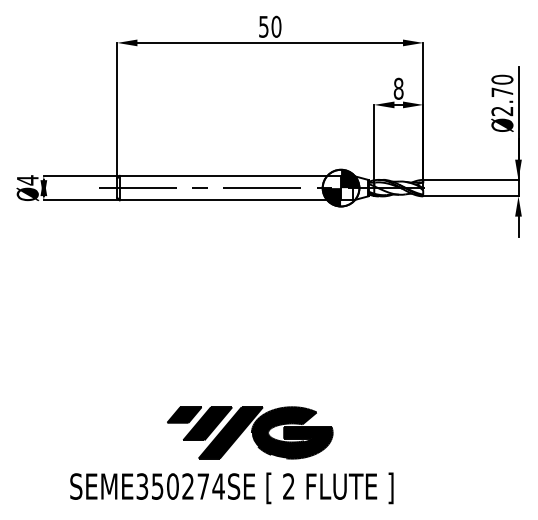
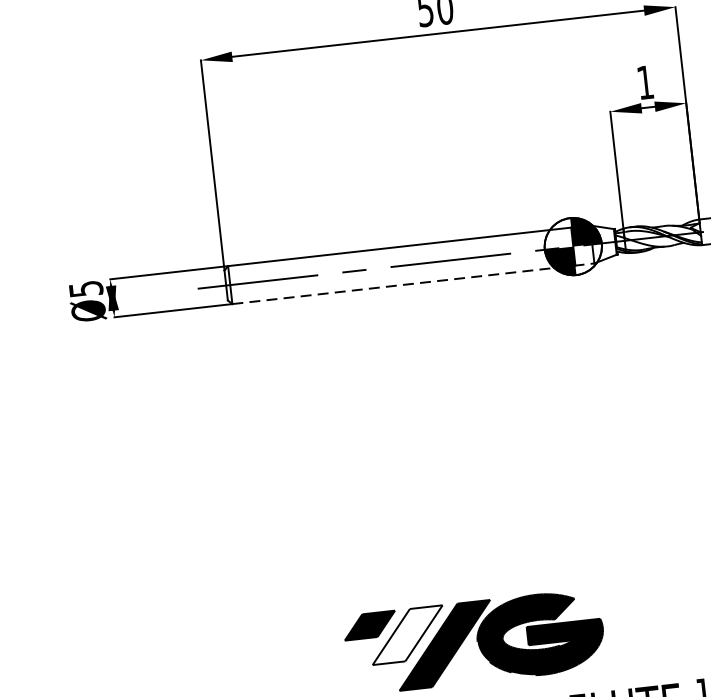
text: (398, 88) -> (645, 82), 8 -> 1
text: (27, 180) -> (85, 289), Ø4 -> Ø5
line: (236, 200) -> (413, 283), solid -> dashed
fill: (207, 423) -> (407, 634), removed

